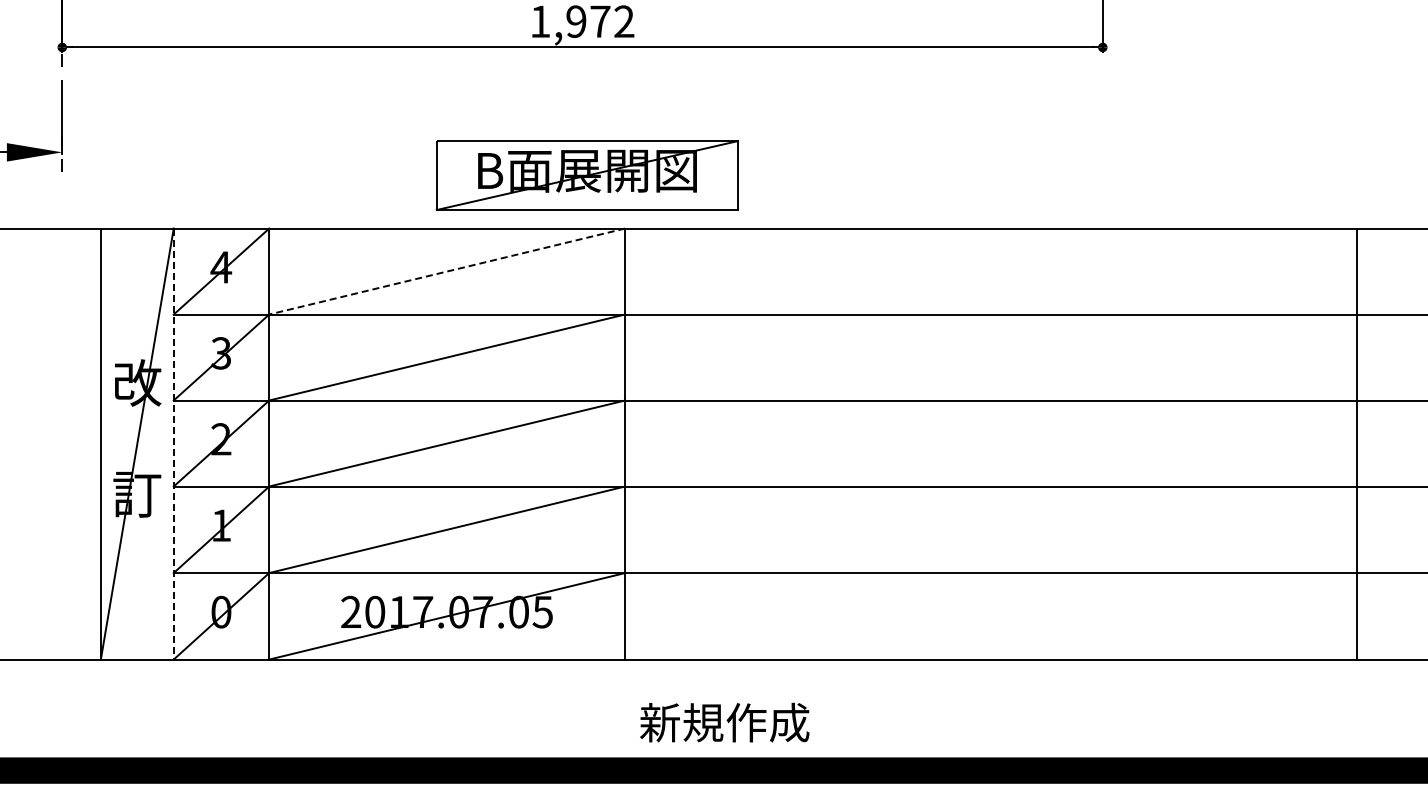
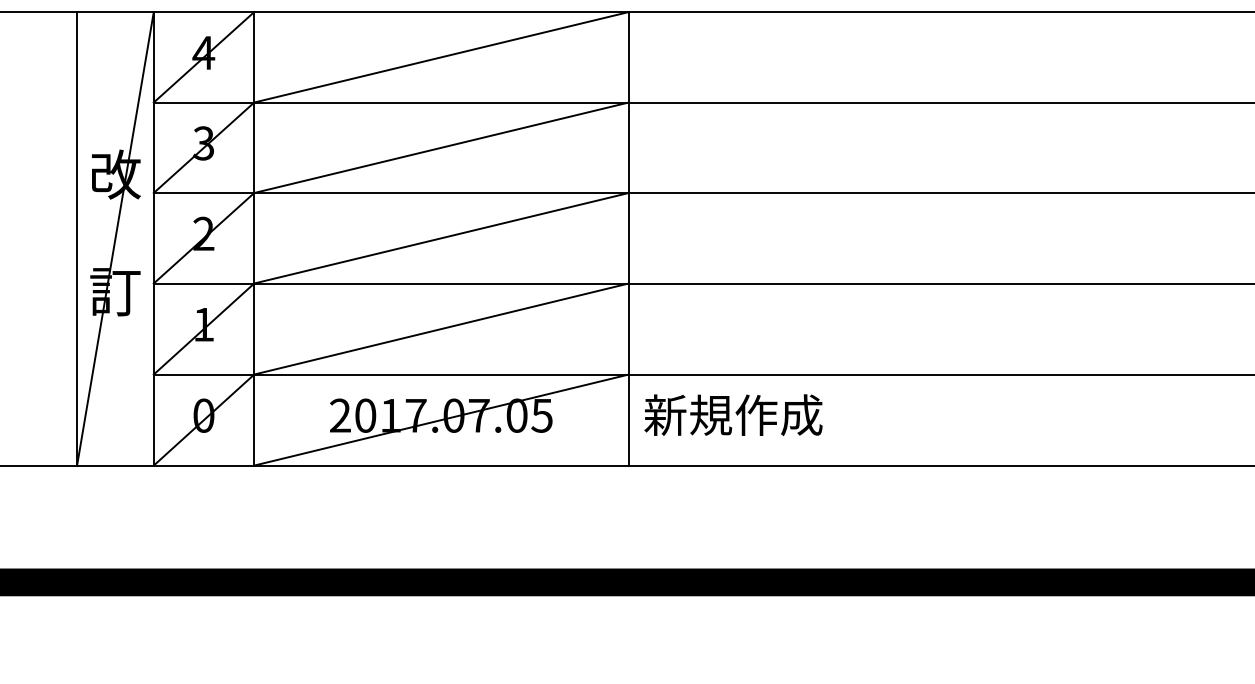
line: (446, 271) -> (440, 57), dashed -> solid
line: (173, 444) -> (153, 239), dashed -> solid
text: (724, 722) -> (733, 415), moved

